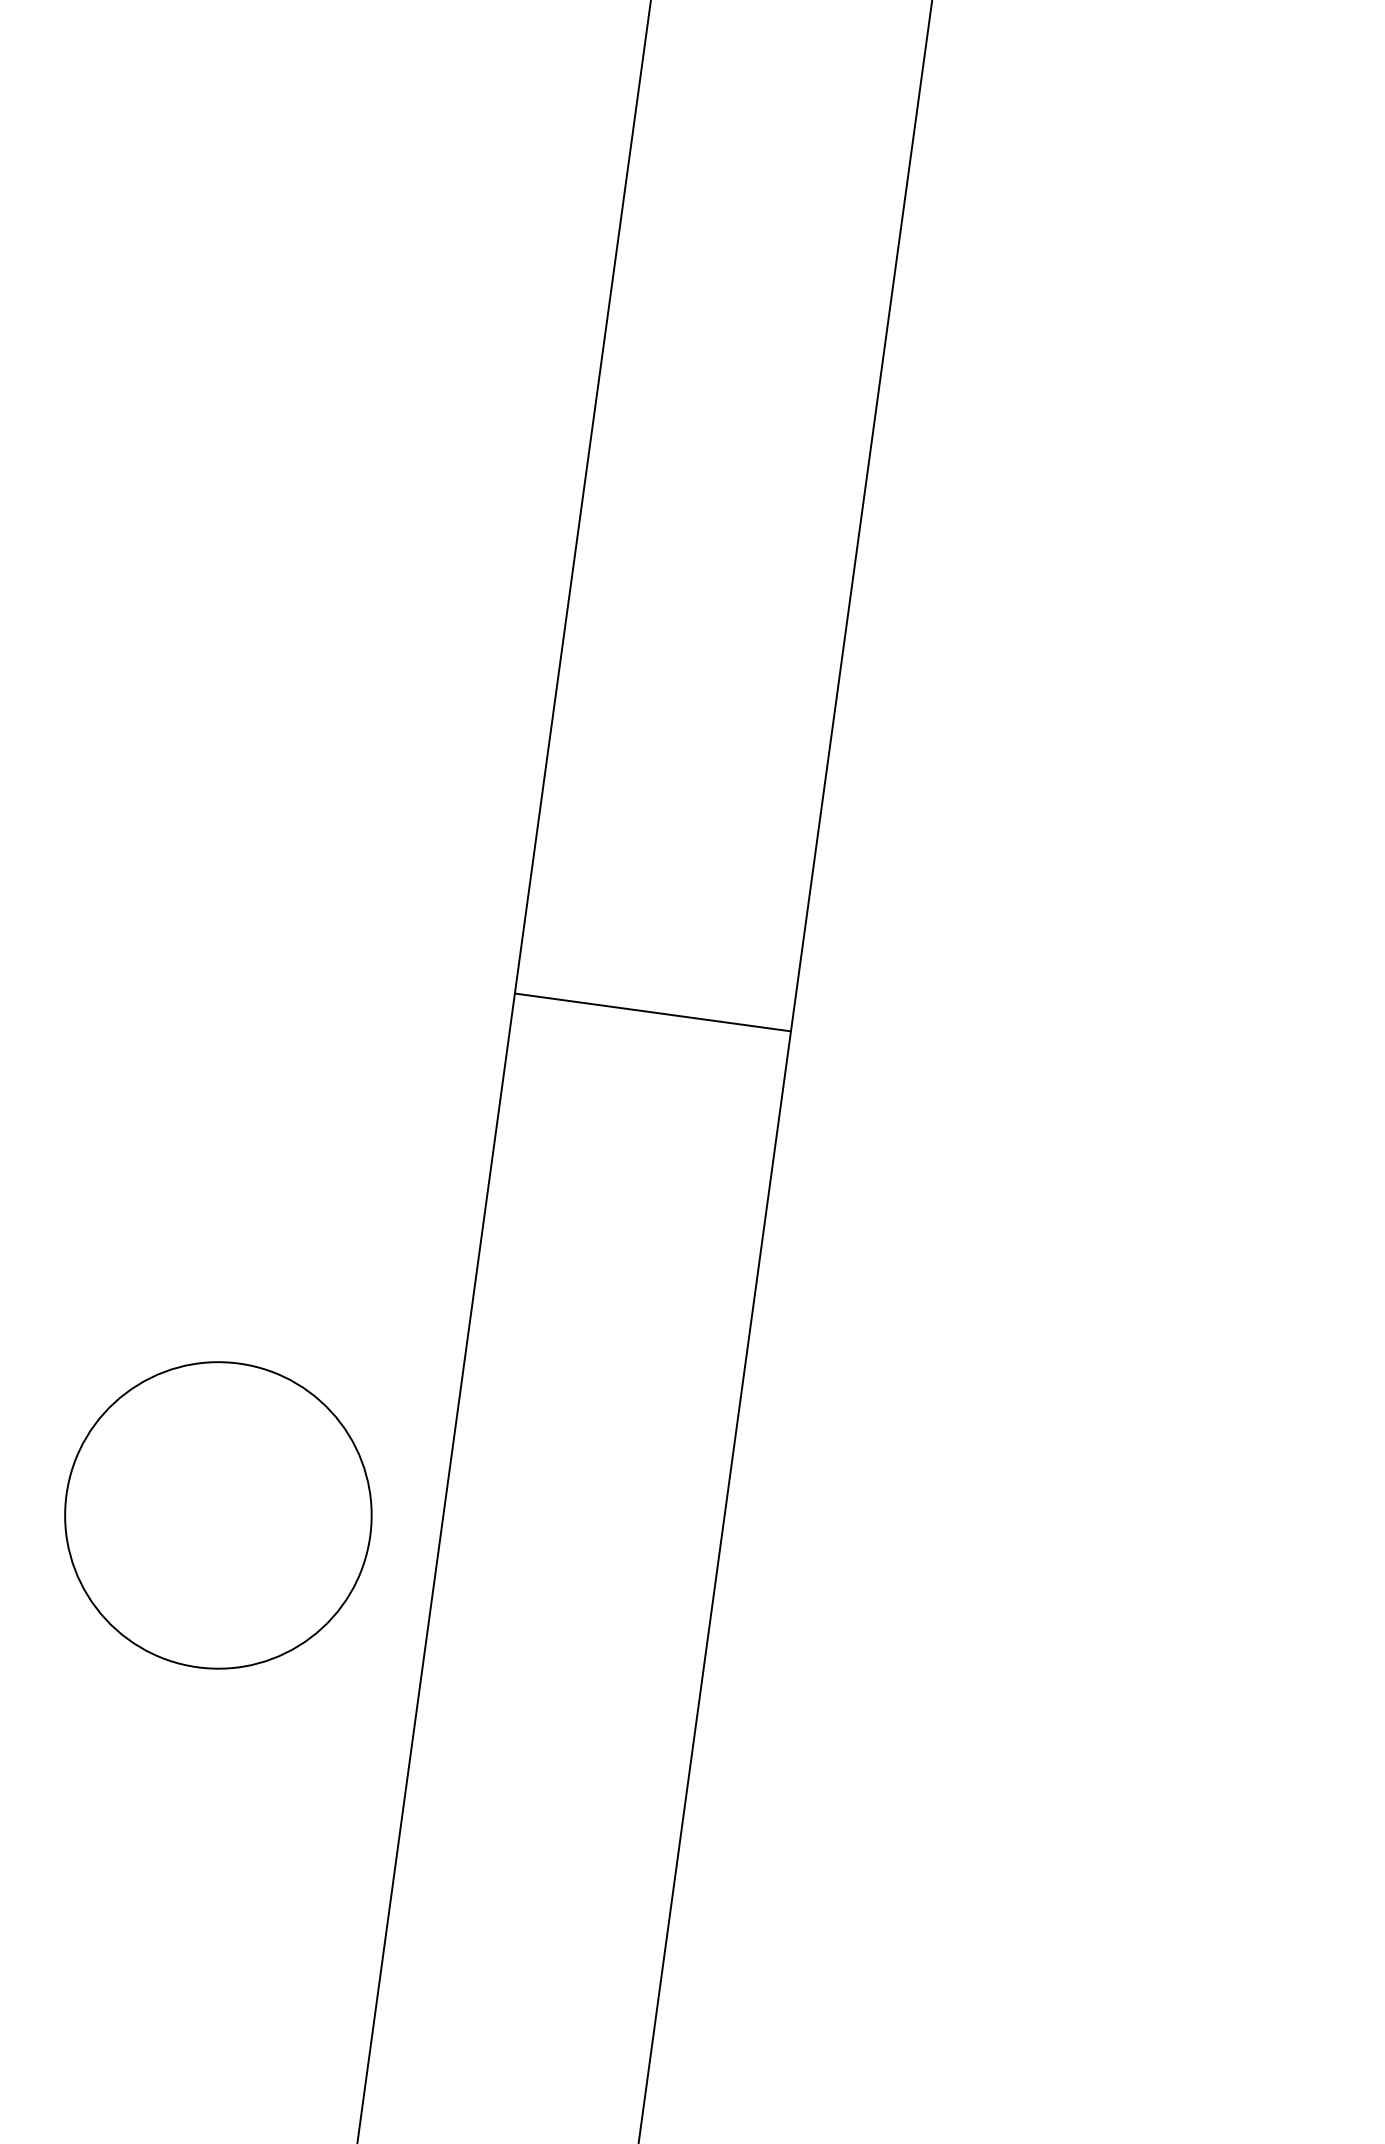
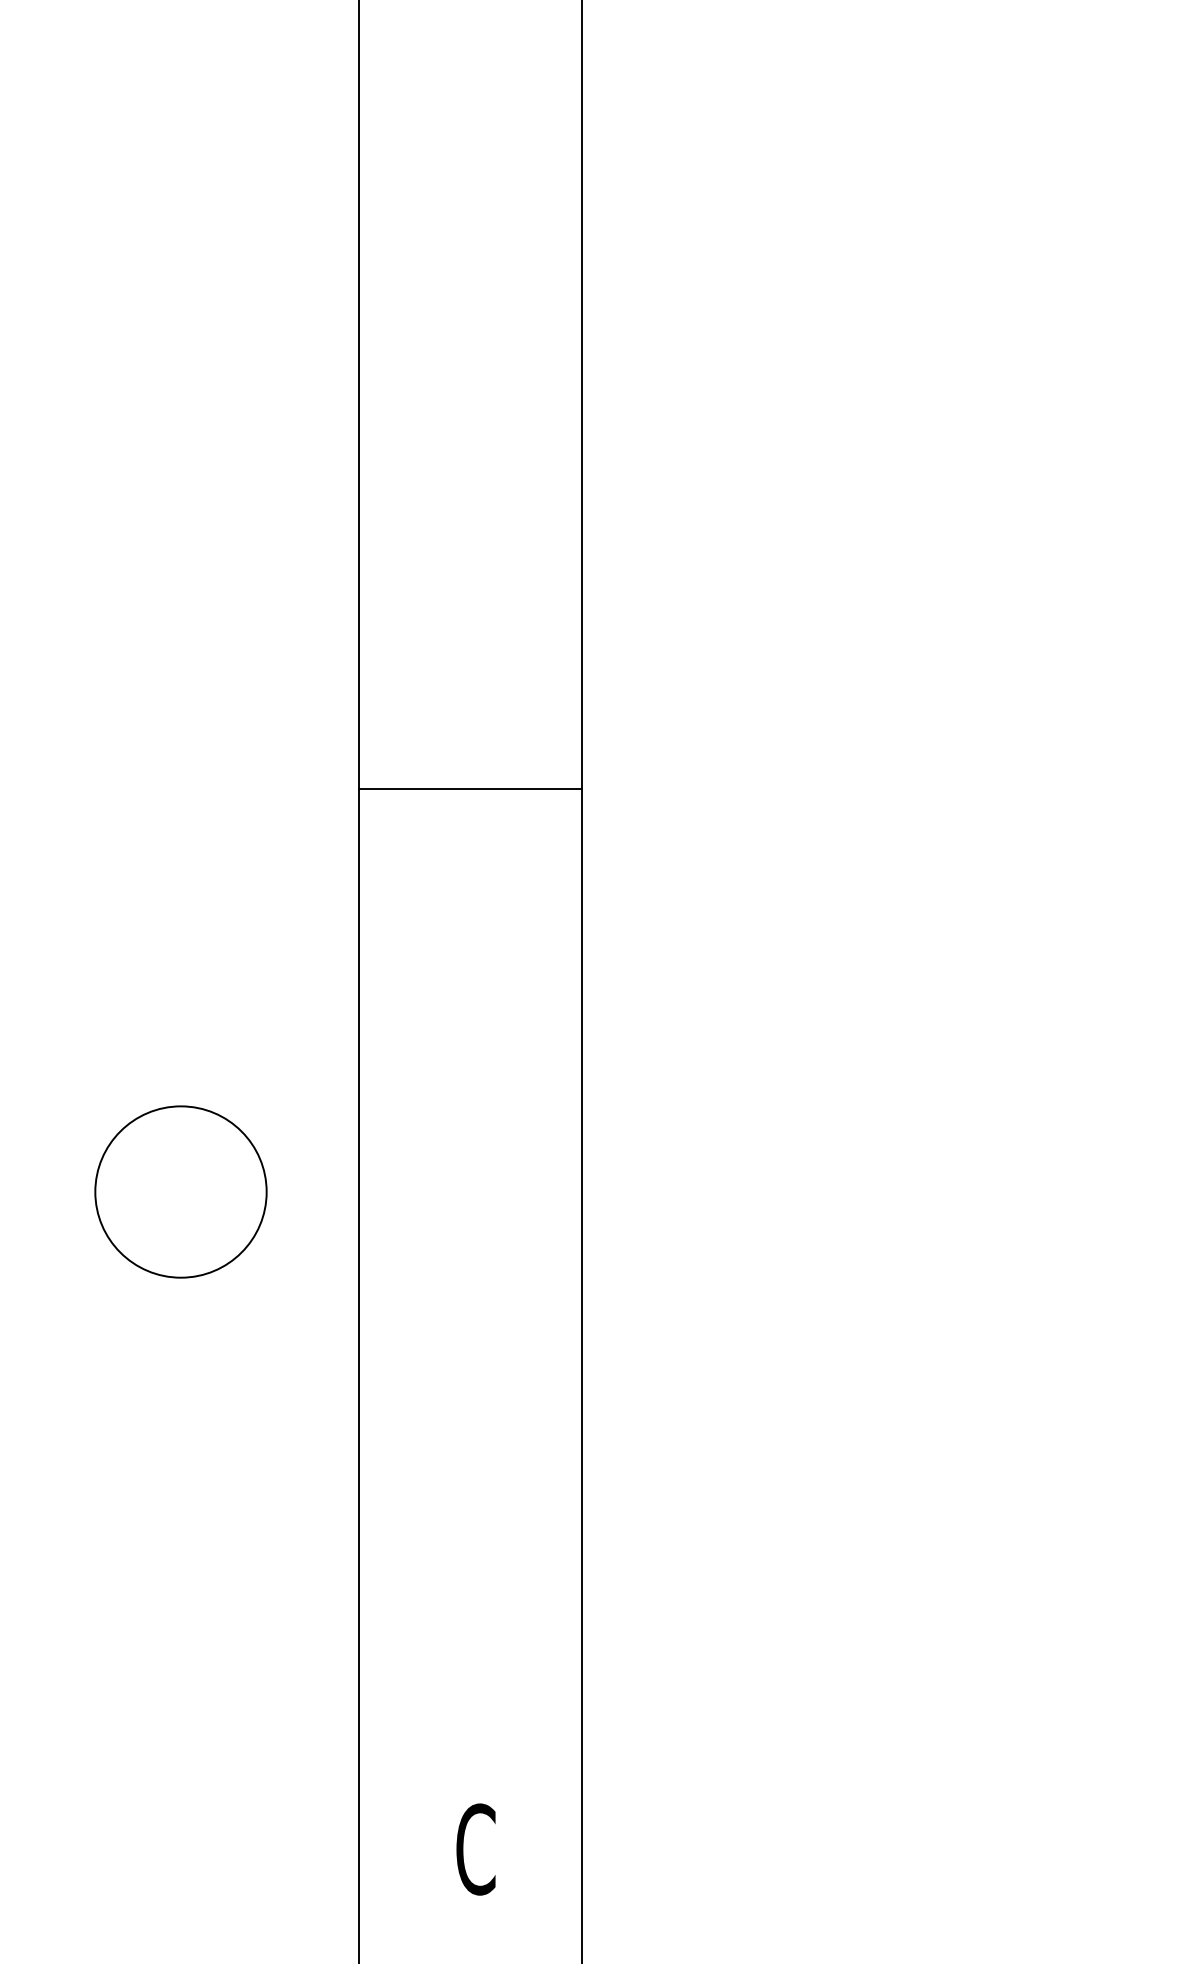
line: (653, 1013) -> (470, 789), moved
circle: (217, 1514) -> (180, 1191), size x0.7

